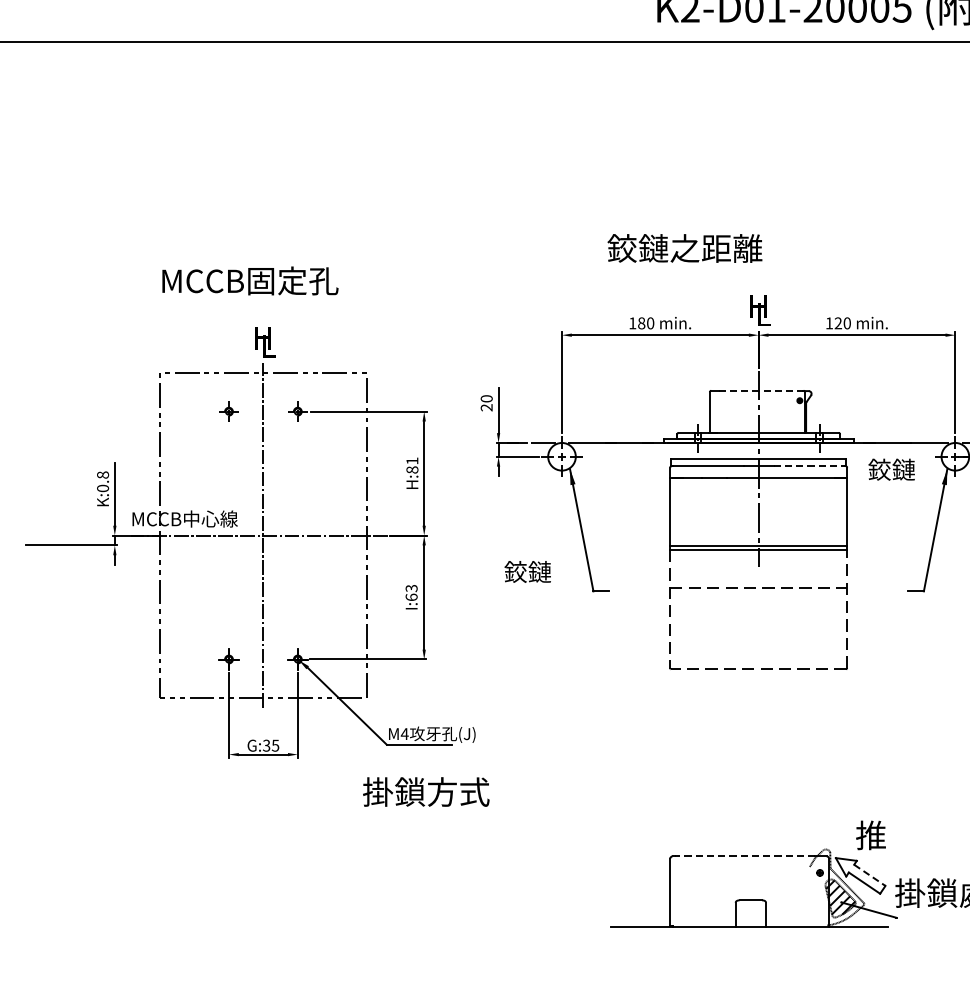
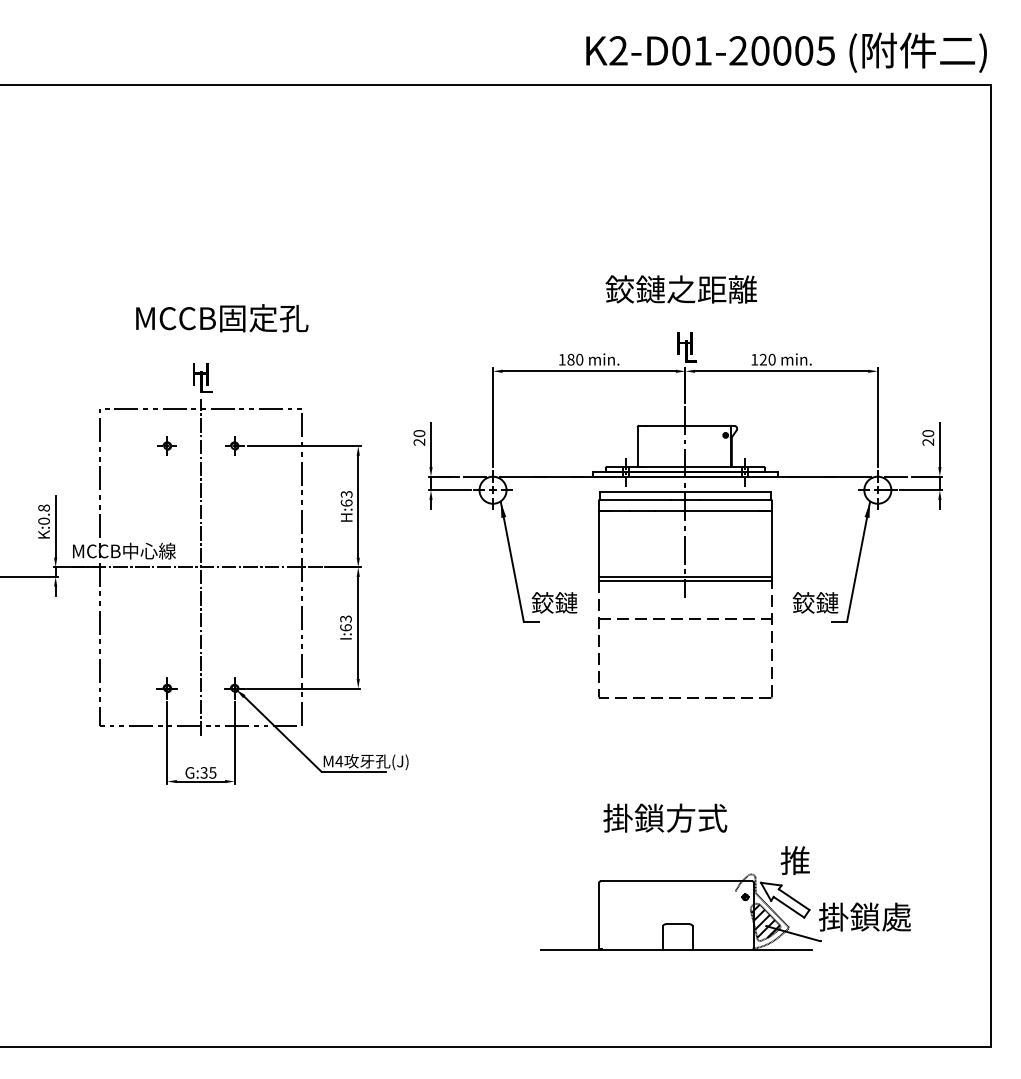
text: (684, 248) -> (680, 289), moved
text: (250, 281) -> (222, 318), moved
line: (761, 390) -> (688, 425), dashed -> solid
text: (412, 465) -> (346, 498), H:81 -> H:63
line: (808, 466) -> (734, 499), dashed -> solid
text: (891, 469) -> (815, 602), moved
text: (527, 571) -> (554, 602), moved
text: (426, 791) -> (665, 817), moved
line: (745, 856) -> (672, 881), dashed -> solid
line: (870, 875) -> (794, 899), dashed -> solid

